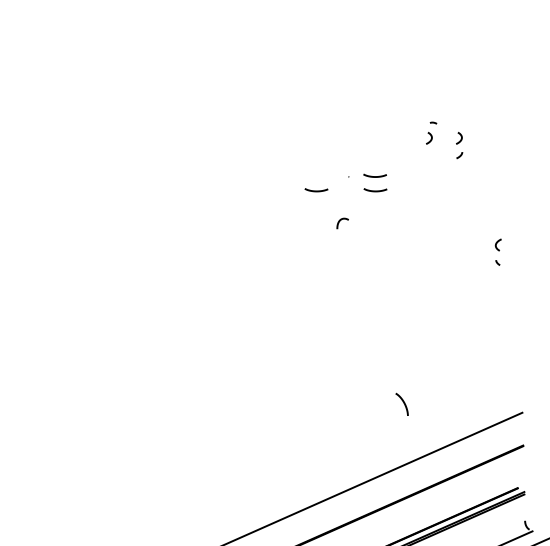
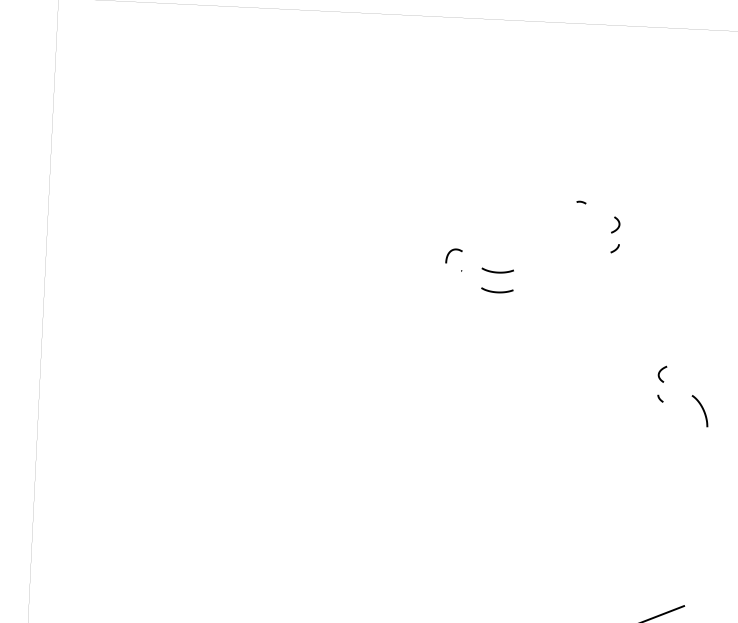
curve: (430, 139) -> (576, 224), removed
curve: (316, 190) -> (416, 287), removed
curve: (340, 221) -> (450, 253), moved
curve: (403, 403) -> (702, 409), moved

